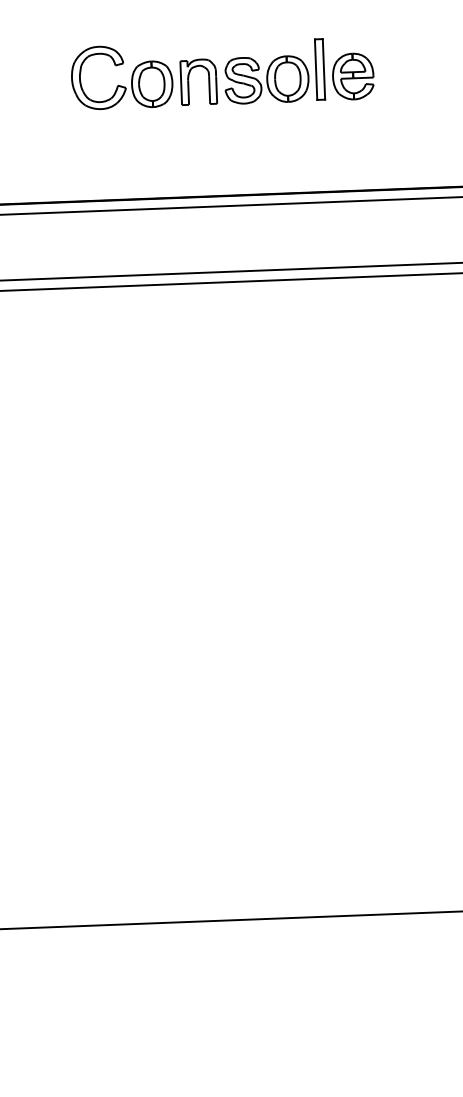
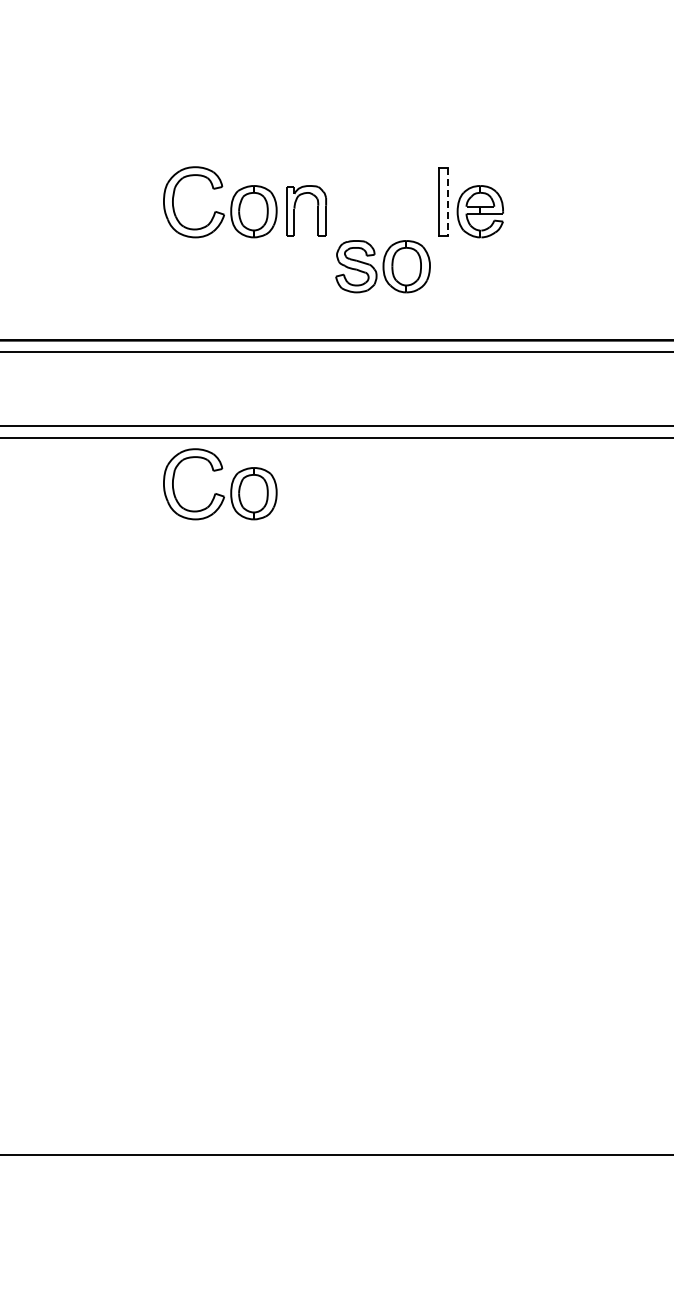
line: (323, 69) -> (447, 202), solid -> dashed
part: (266, 79) -> (382, 266), moved
part: (130, 335) -> (218, 493), added

